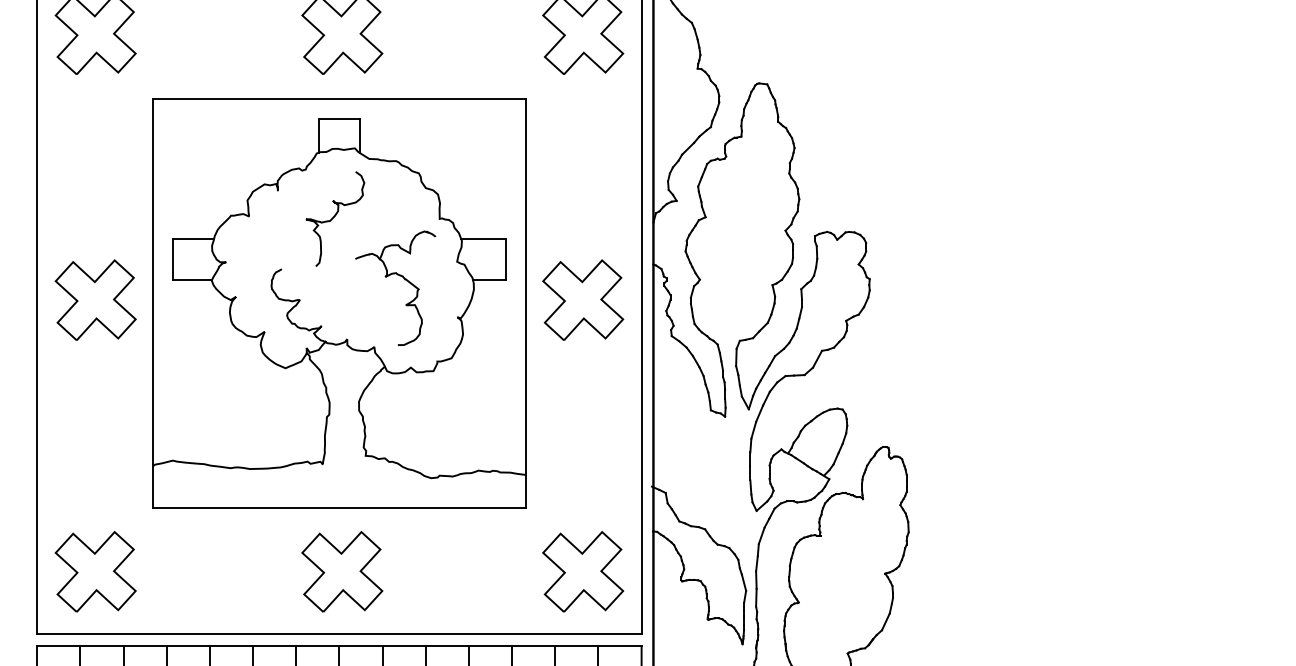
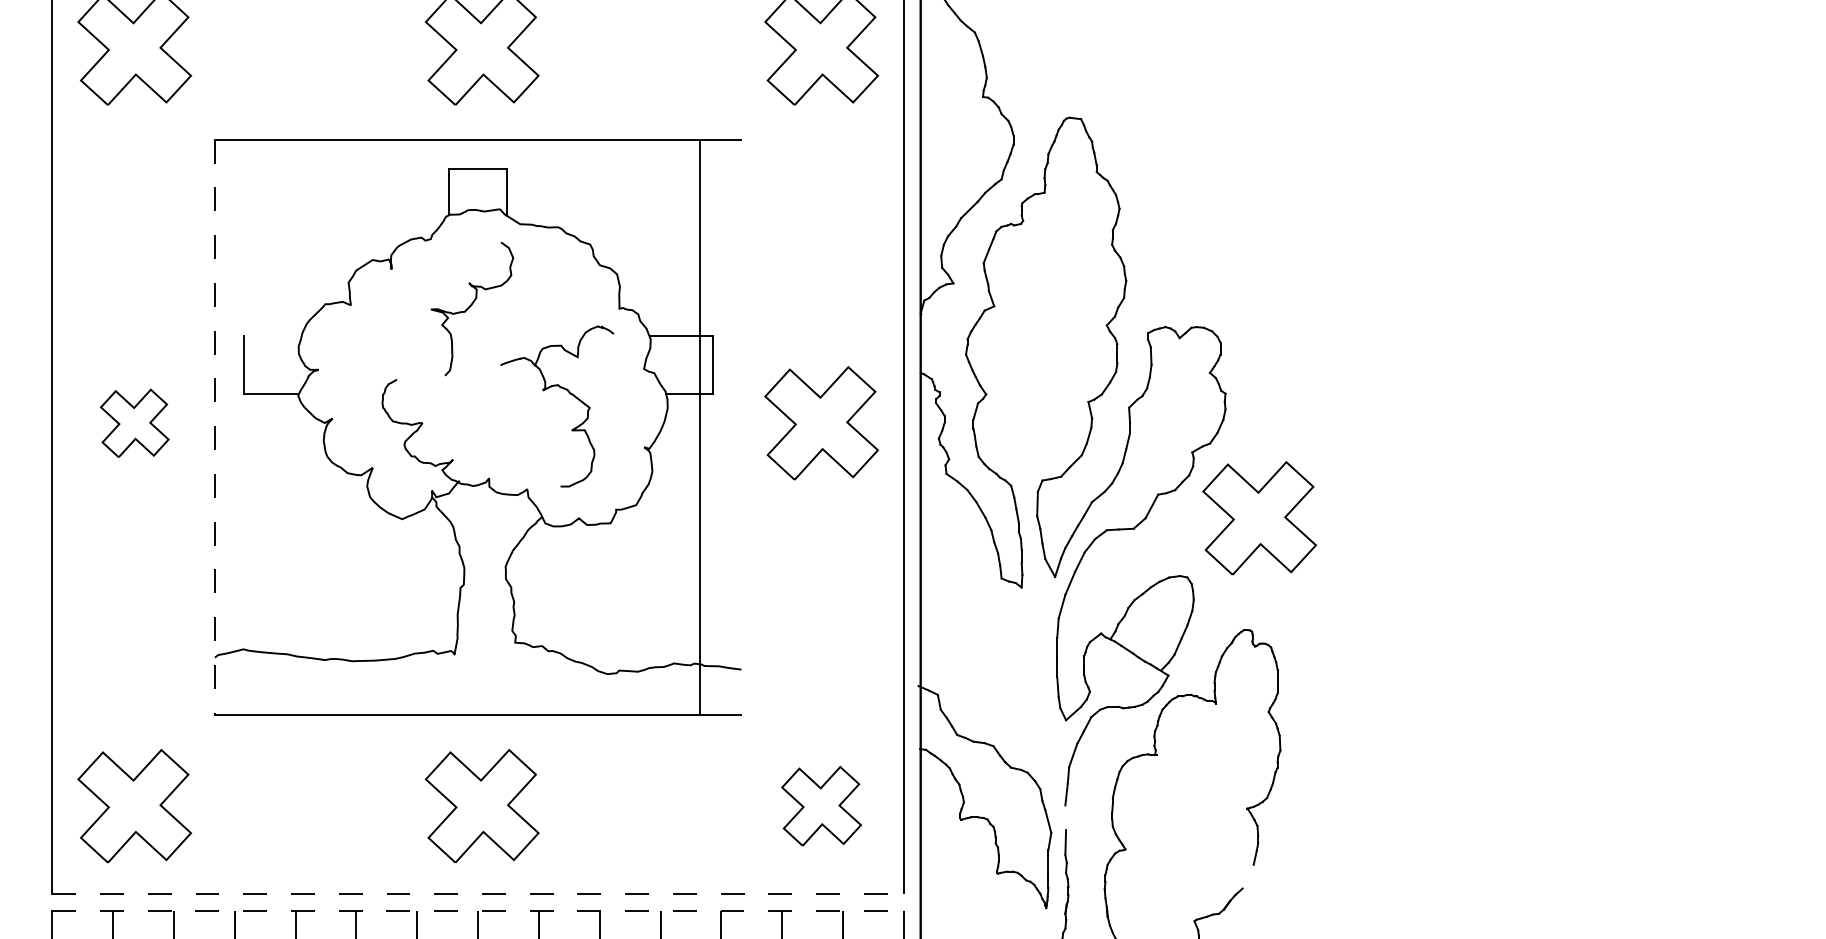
line: (193, 238) -> (272, 336), removed
part: (95, 300) -> (134, 423), size x0.6
line: (152, 303) -> (214, 427), solid -> dashed
line: (526, 303) -> (700, 427), moved
part: (893, 367) -> (1259, 518), added
part: (583, 572) -> (821, 806), size x0.7
line: (756, 579) -> (1065, 817), removed
line: (885, 621) -> (1247, 876), removed
line: (339, 634) -> (478, 894), solid -> dashed
line: (339, 645) -> (478, 910), solid -> dashed

